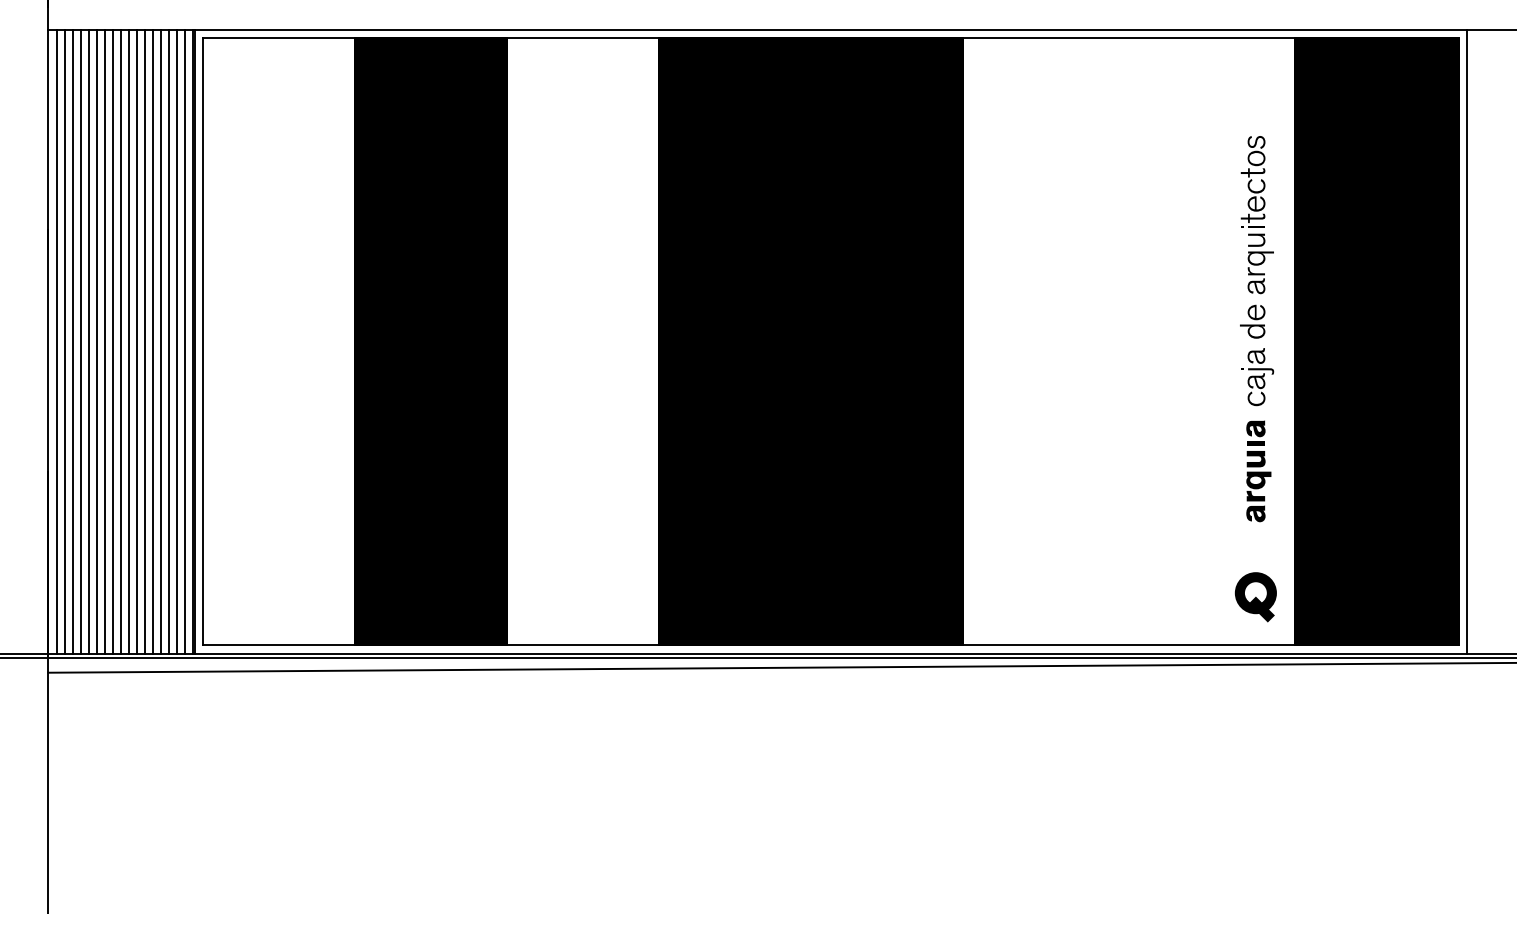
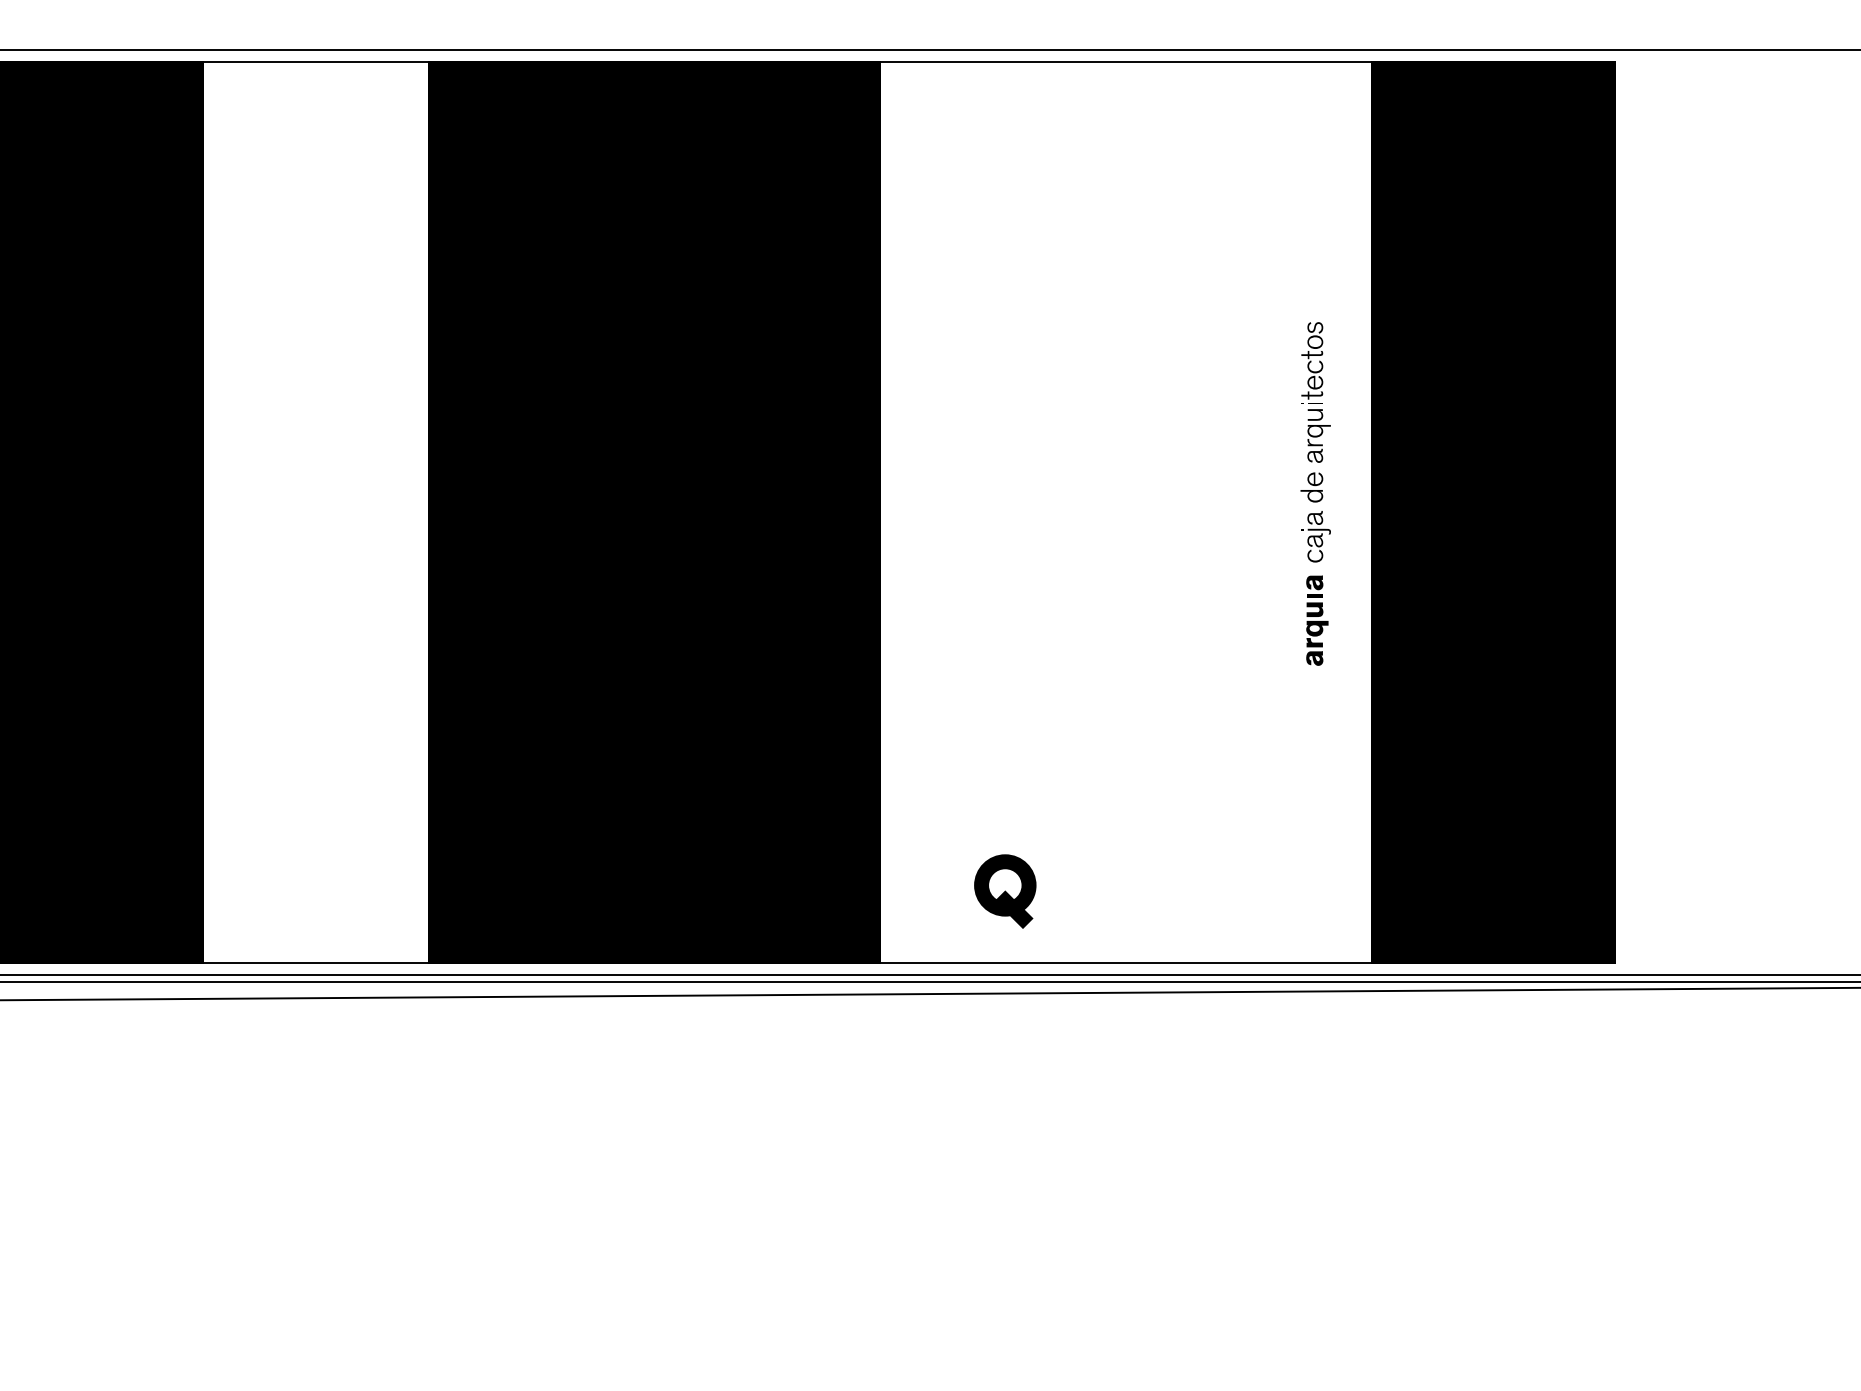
part: (1257, 329) -> (1316, 494), size x0.6
line: (1467, 341) -> (1627, 512), removed
part: (1255, 597) -> (1004, 891), moved

